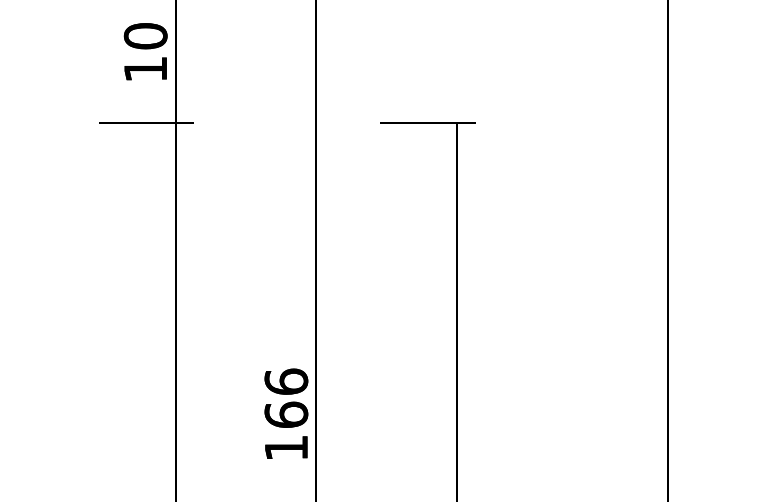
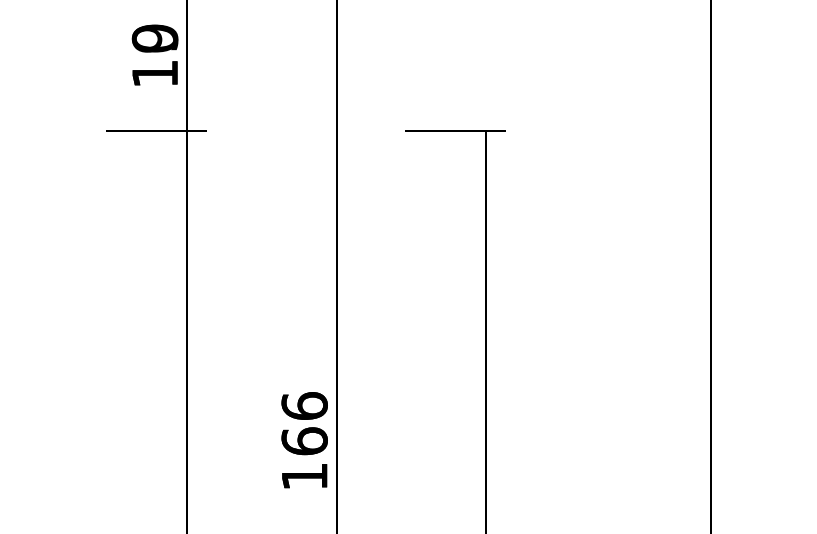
text: (146, 36) -> (155, 38), 10 -> 19

